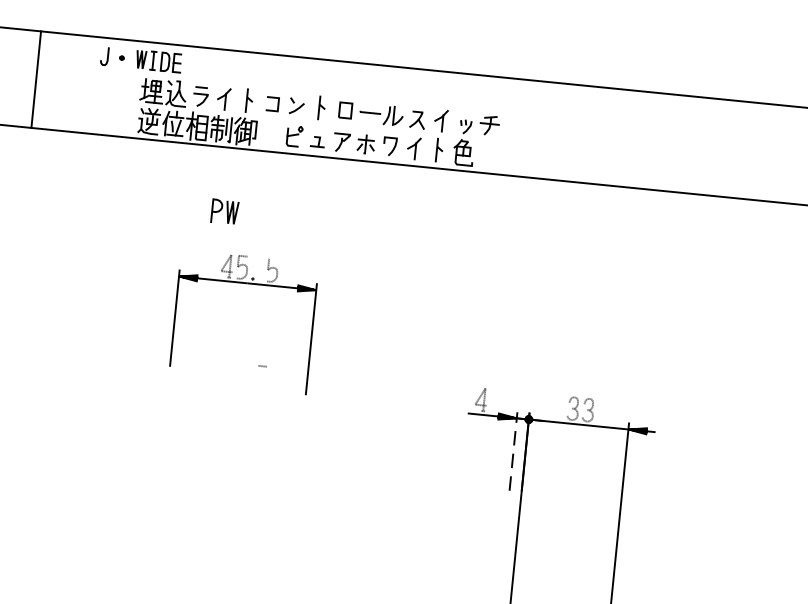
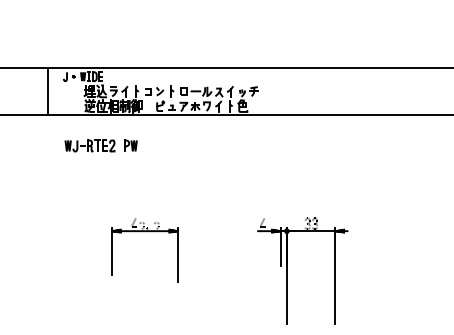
line: (36, 77) -> (47, 90), moved
part: (140, 202) -> (89, 145), added
part: (246, 285) -> (144, 232), moved
line: (514, 449) -> (281, 246), dashed -> solid

